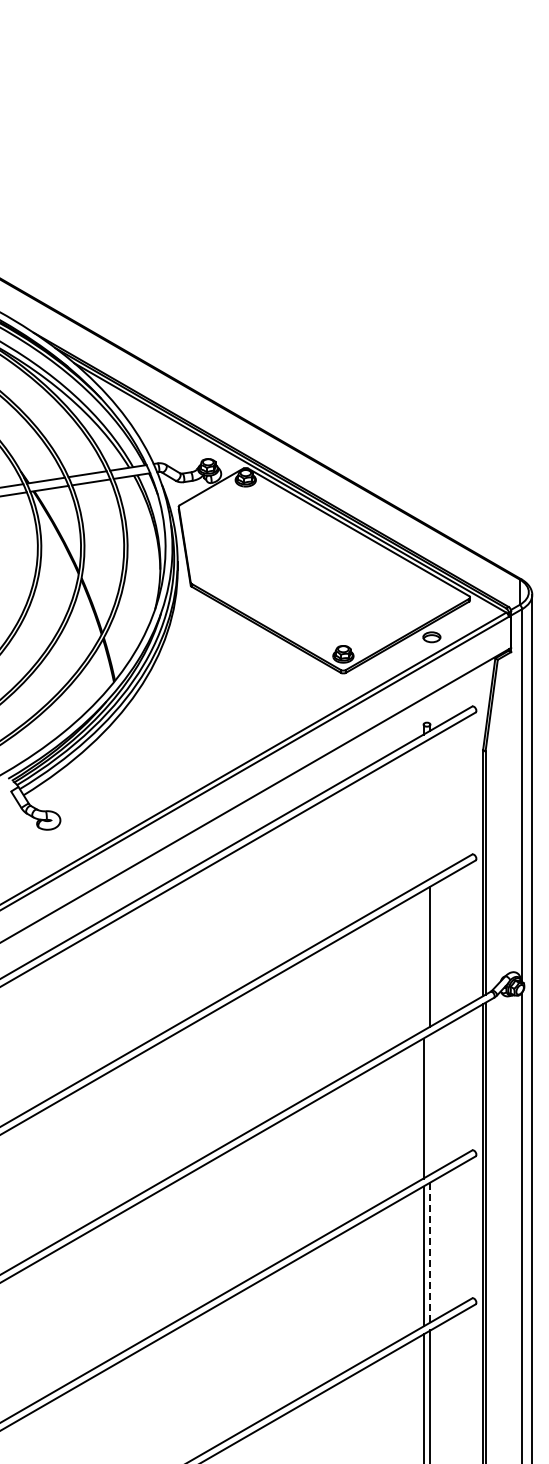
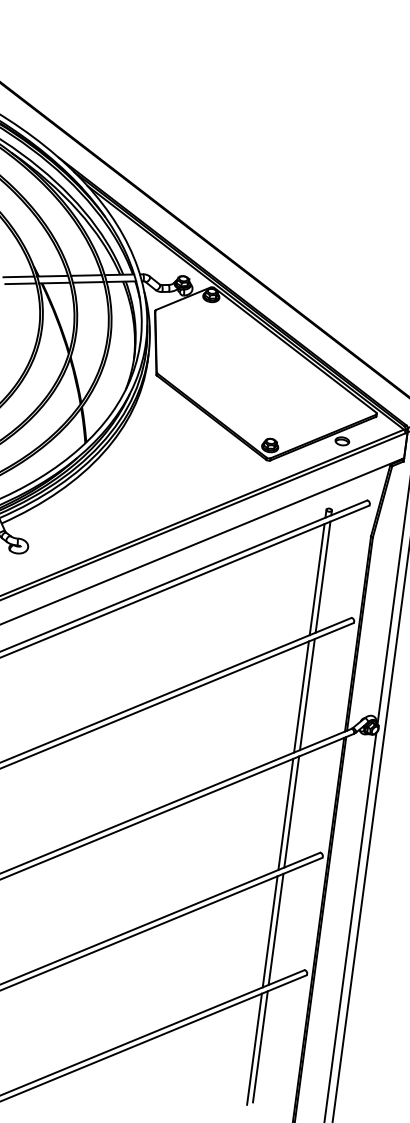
line: (430, 808) -> (323, 577), added
line: (423, 812) -> (317, 579), added
line: (423, 960) -> (301, 696), added
line: (430, 1104) -> (291, 811), added
line: (430, 1252) -> (276, 929), dashed -> solid

